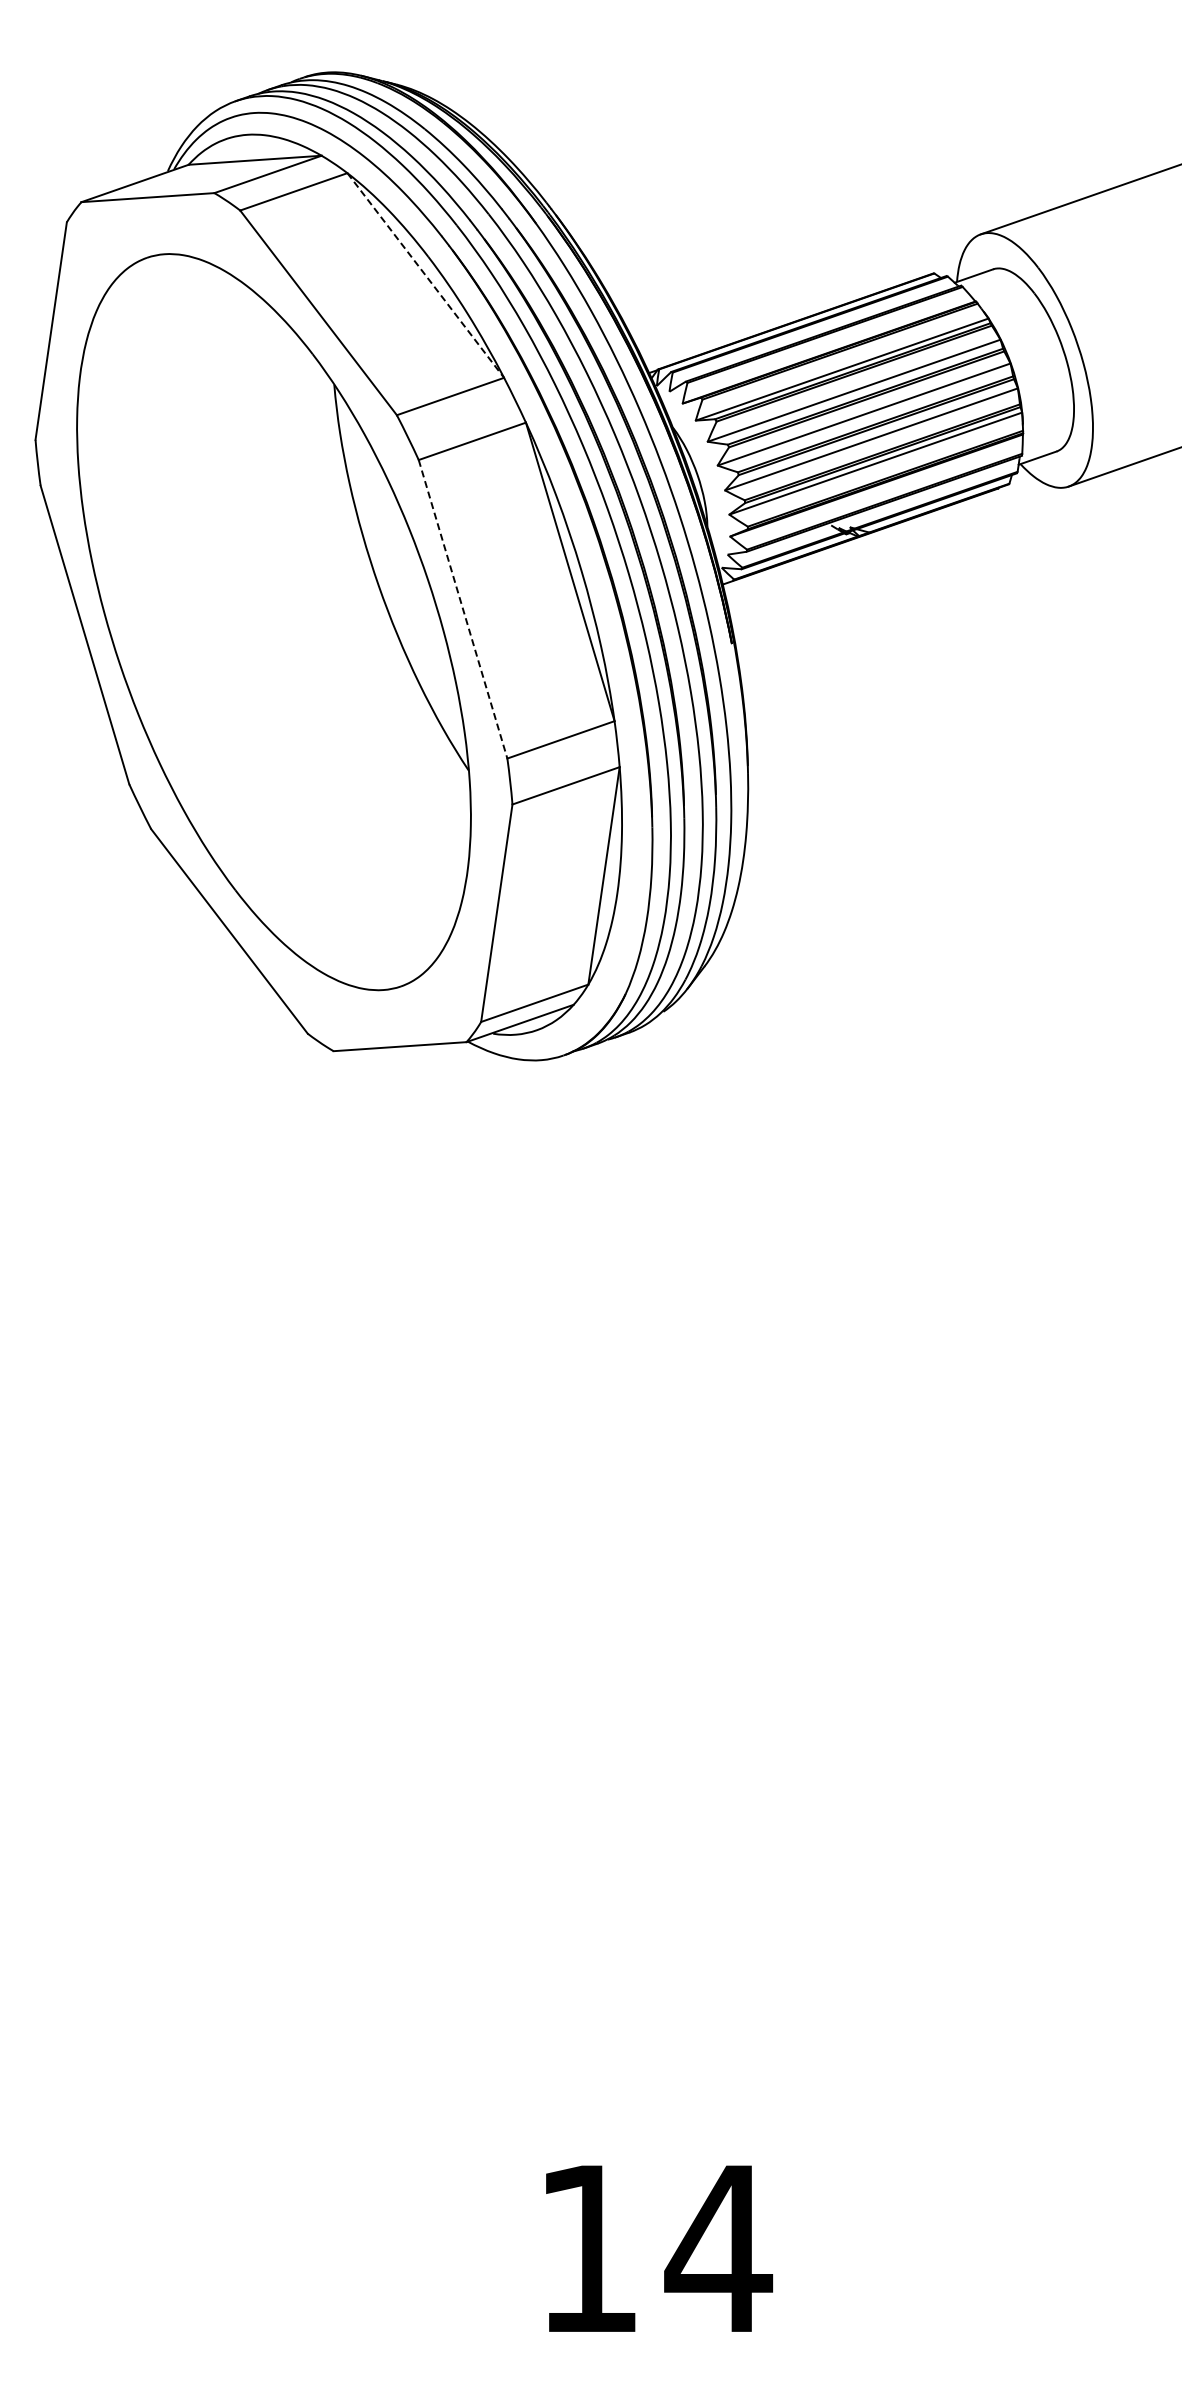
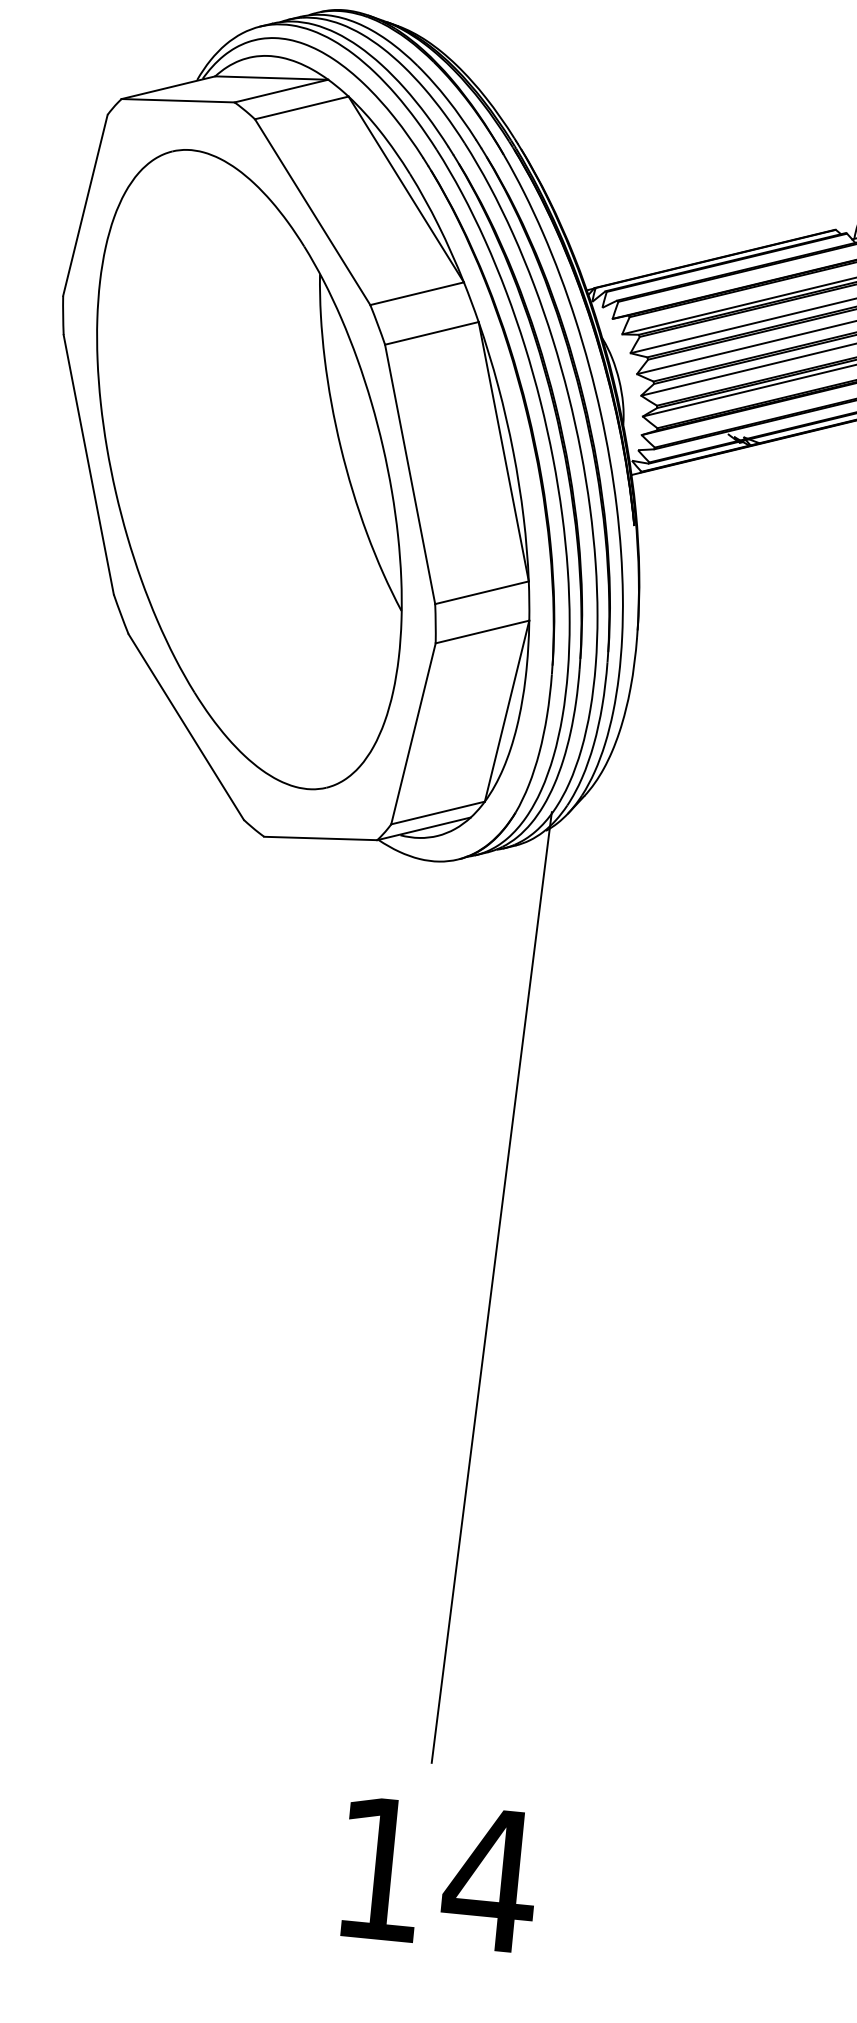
line: (425, 275) -> (406, 189), dashed -> solid
line: (463, 609) -> (410, 474), dashed -> solid
line: (652, 1553) -> (491, 1287), added

